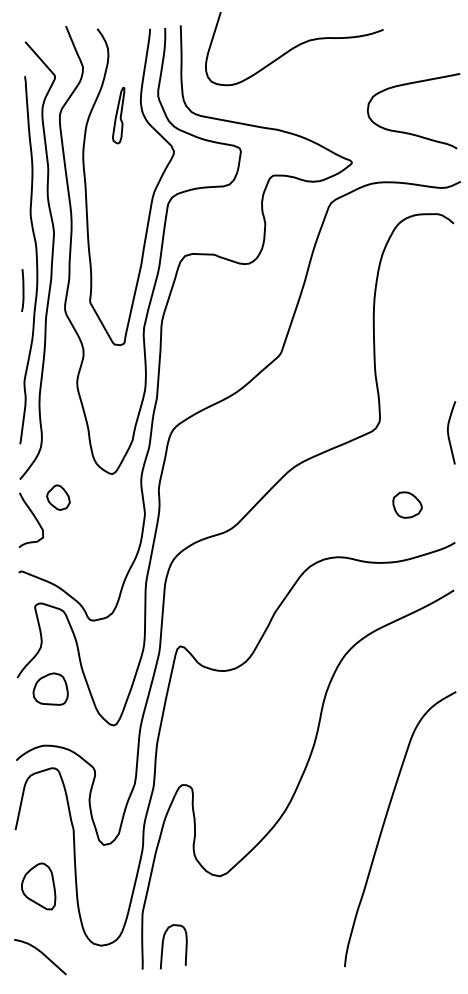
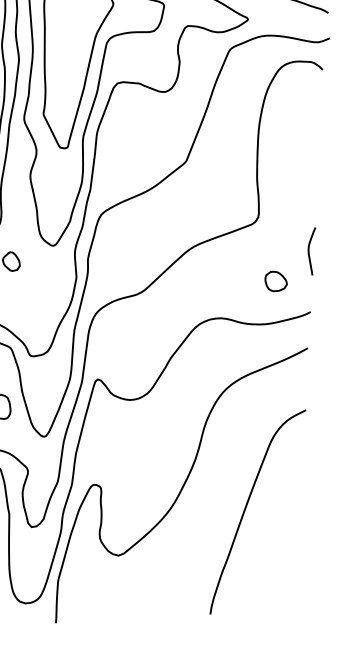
curve: (449, 434) -> (309, 252), moved
curve: (384, 825) -> (246, 508), moved
curve: (163, 946) -> (72, 606), removed

